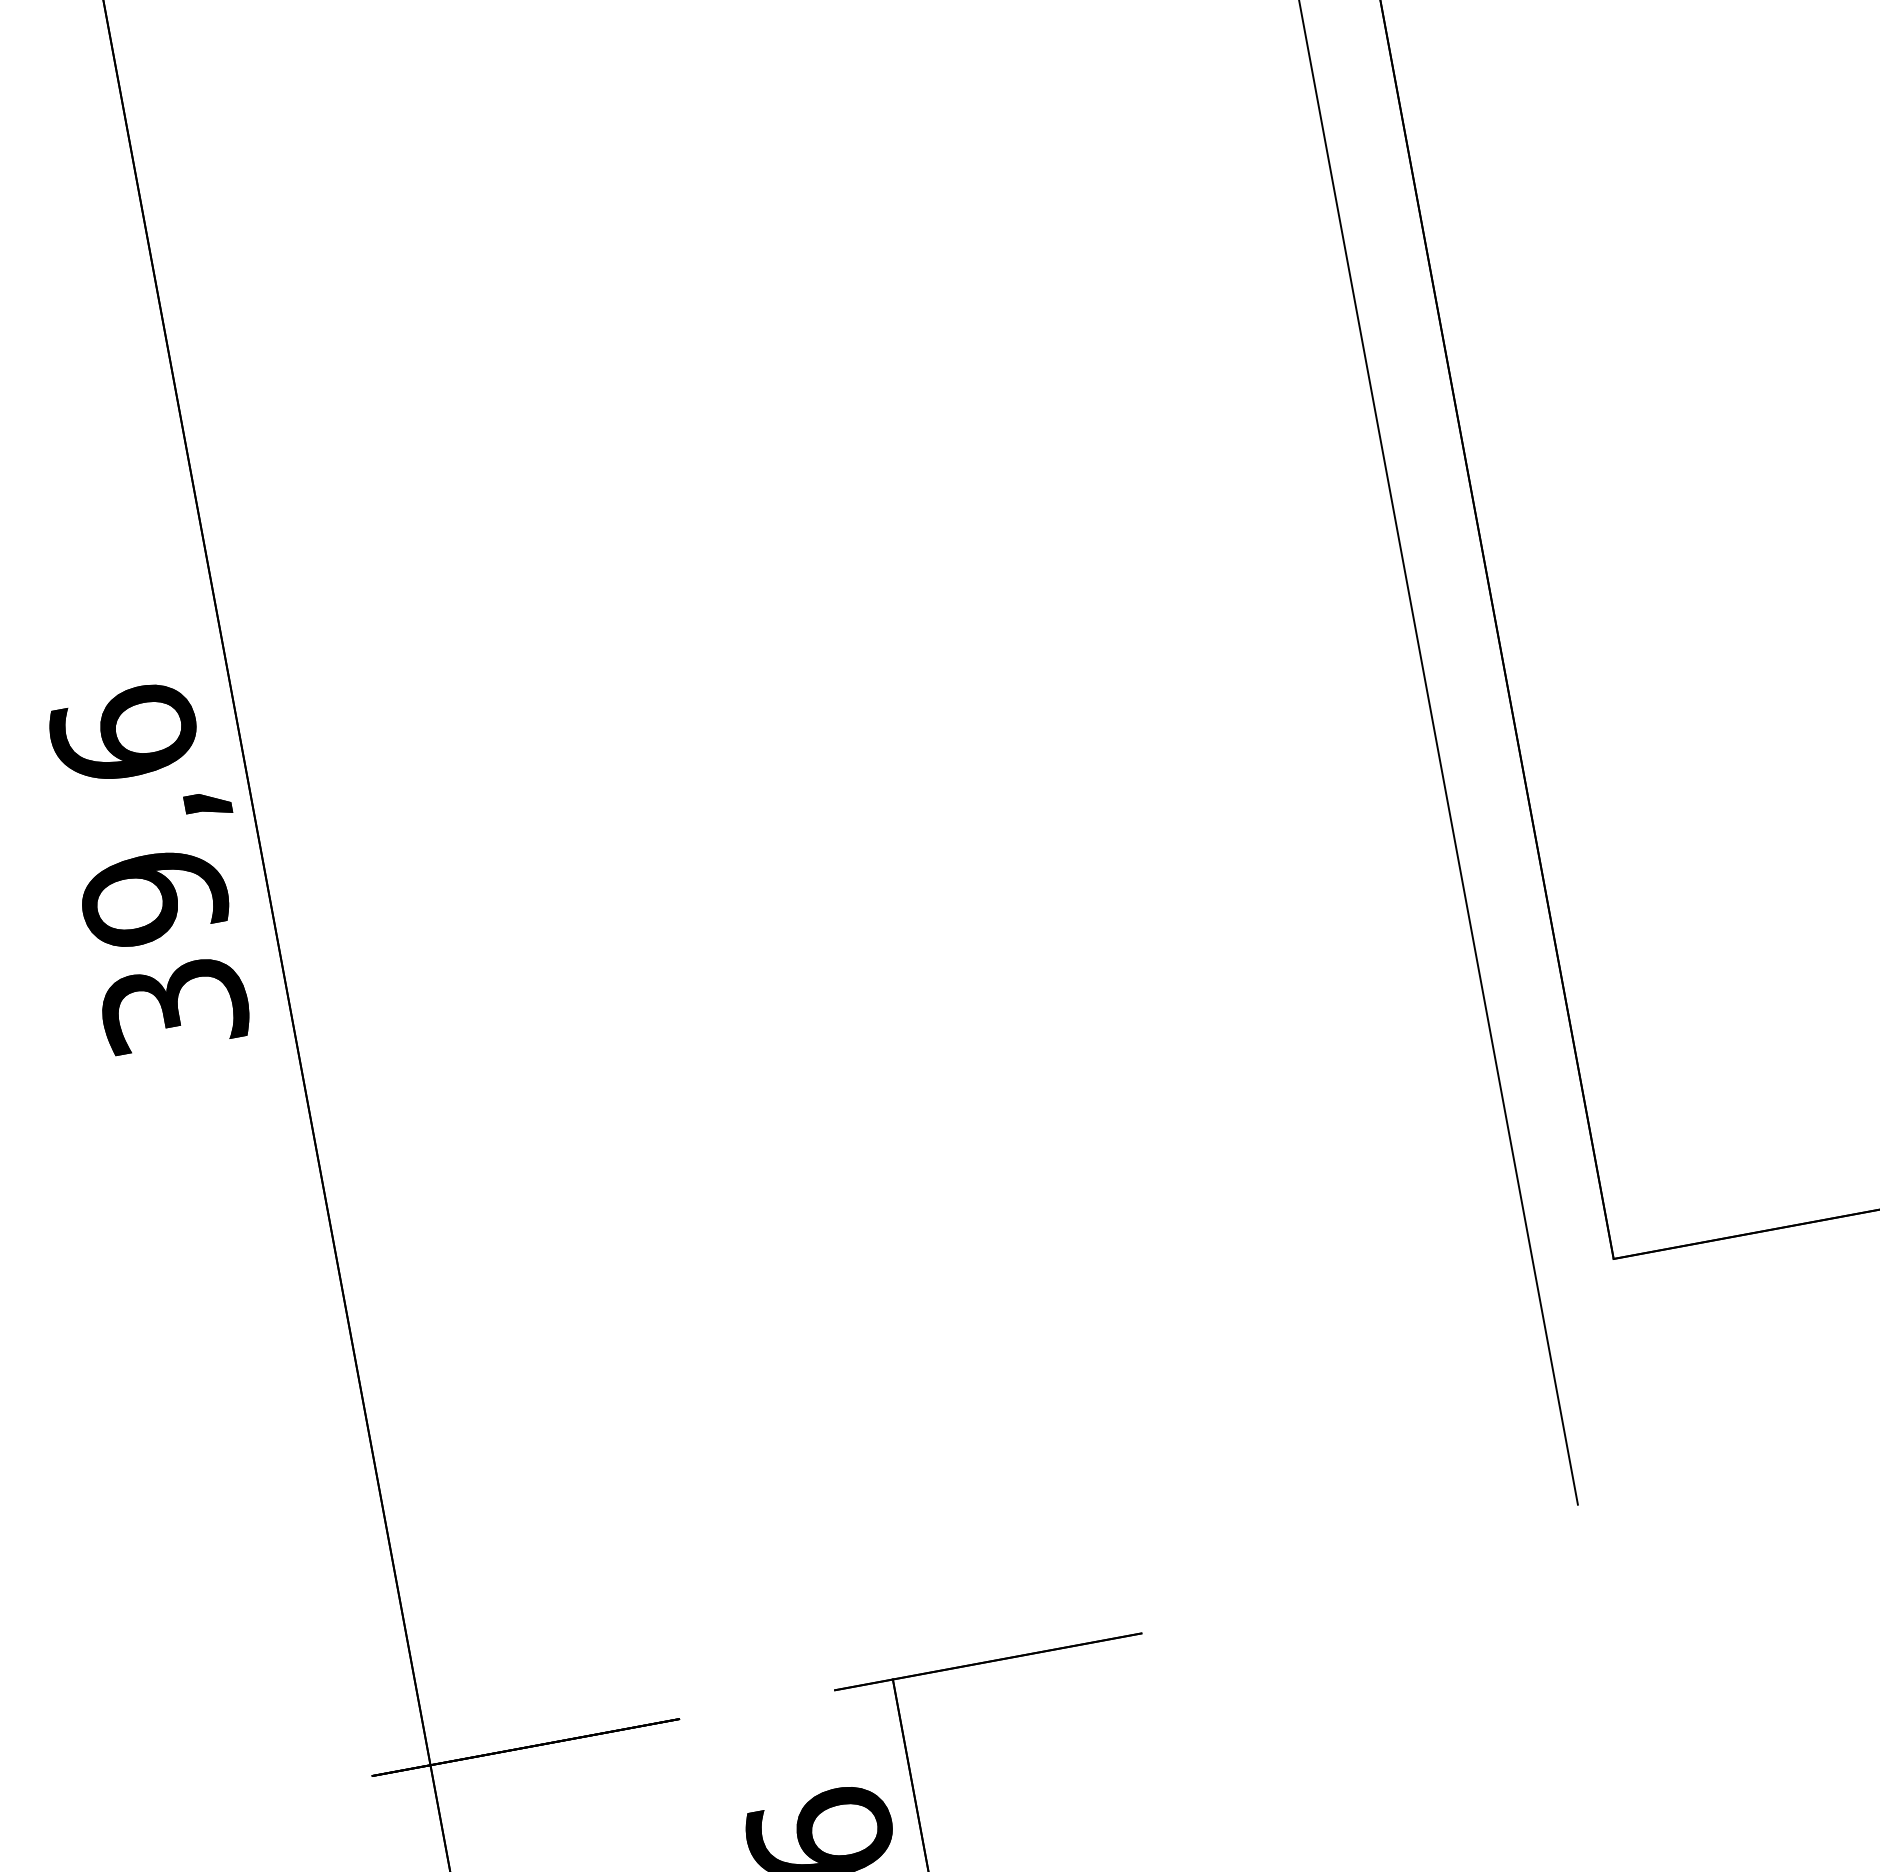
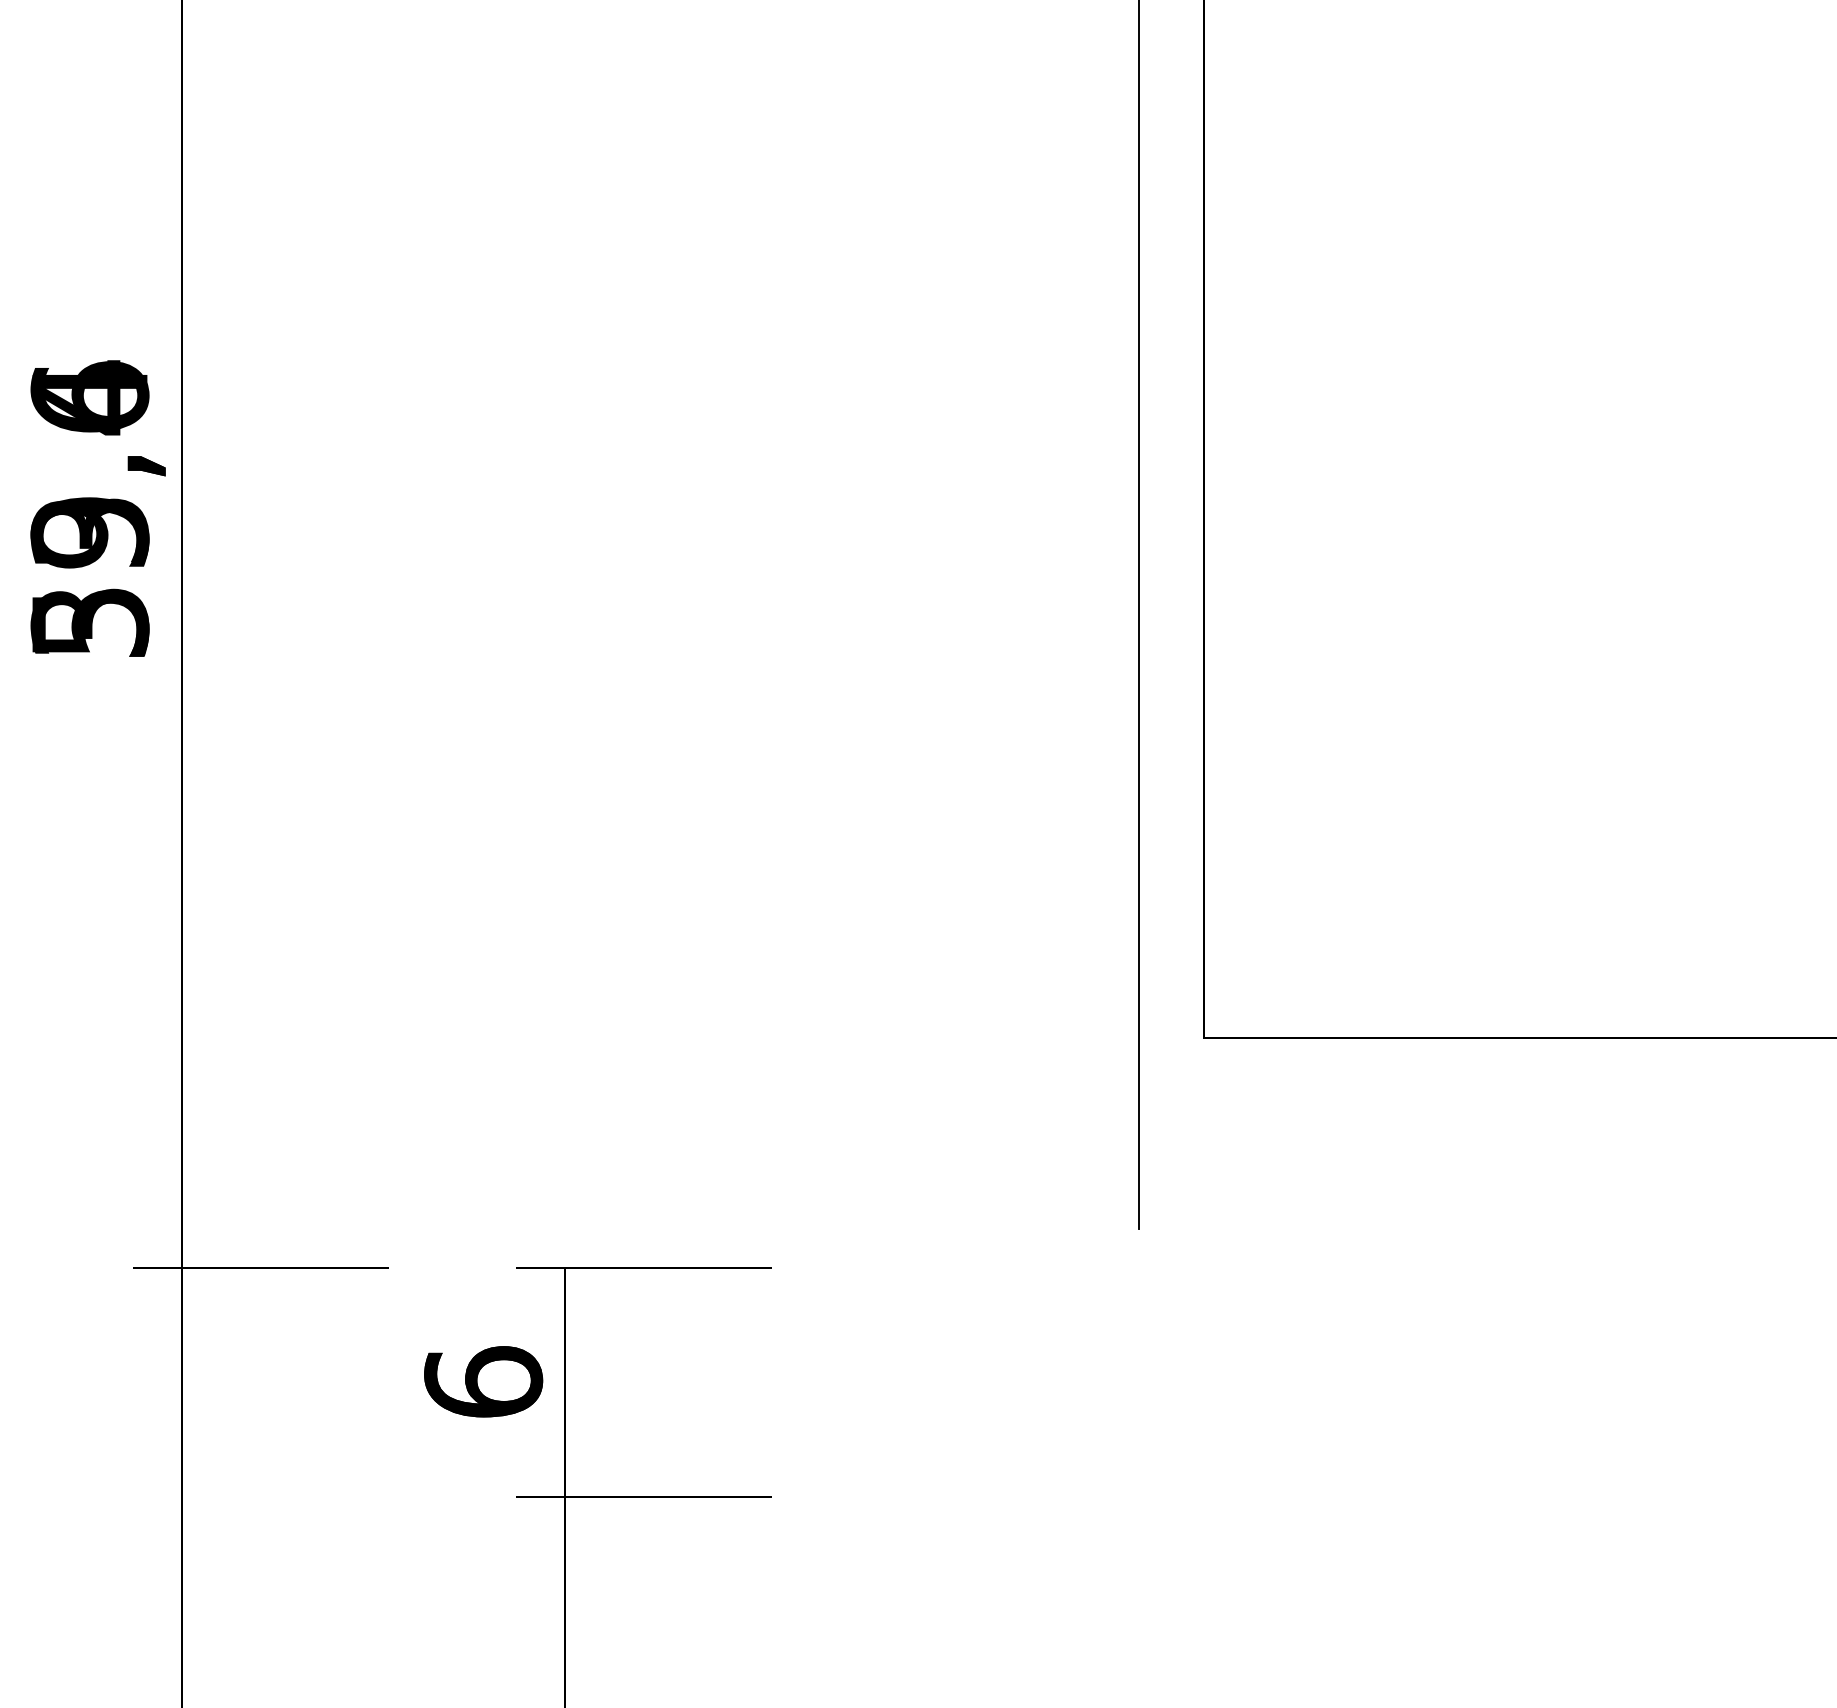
text: (148, 868) -> (89, 508), 39,6 -> 53,4

